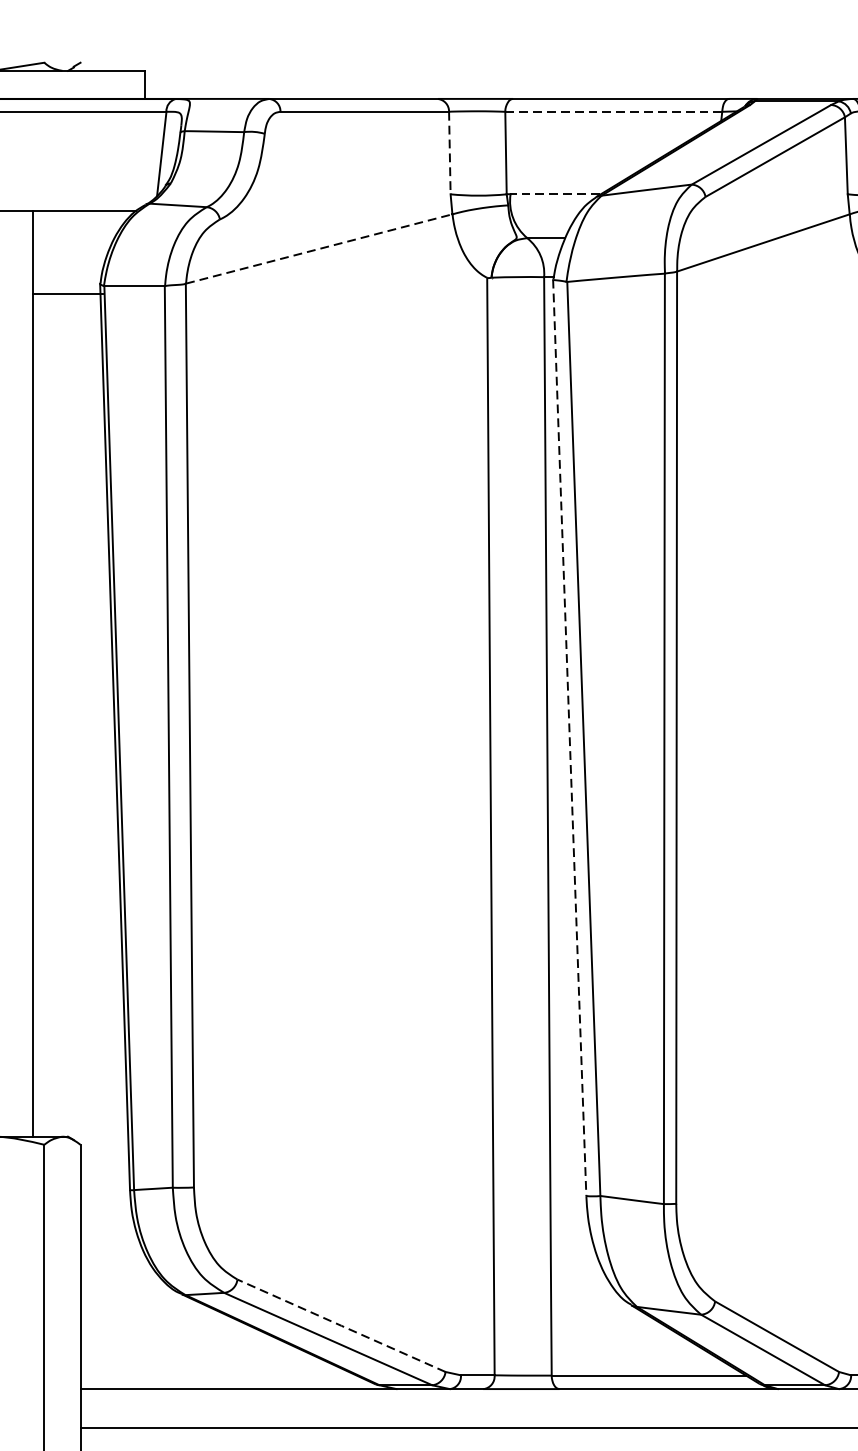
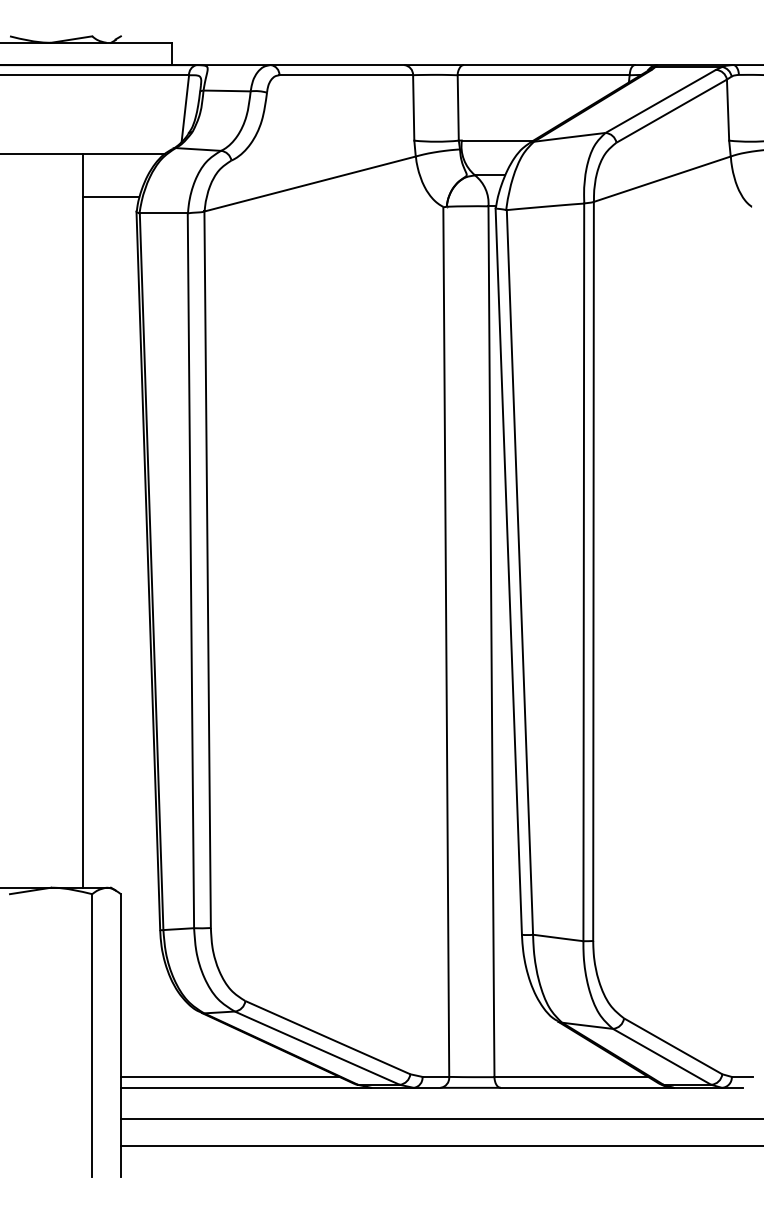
line: (613, 112) -> (543, 75), dashed -> solid
line: (449, 152) -> (413, 107), dashed -> solid
line: (554, 194) -> (496, 140), dashed -> solid
line: (319, 248) -> (310, 183), dashed -> solid
line: (67, 293) -> (110, 196), moved
line: (569, 739) -> (508, 572), dashed -> solid
line: (341, 1325) -> (327, 1037), dashed -> solid
line: (217, 1376) -> (229, 1077), added

